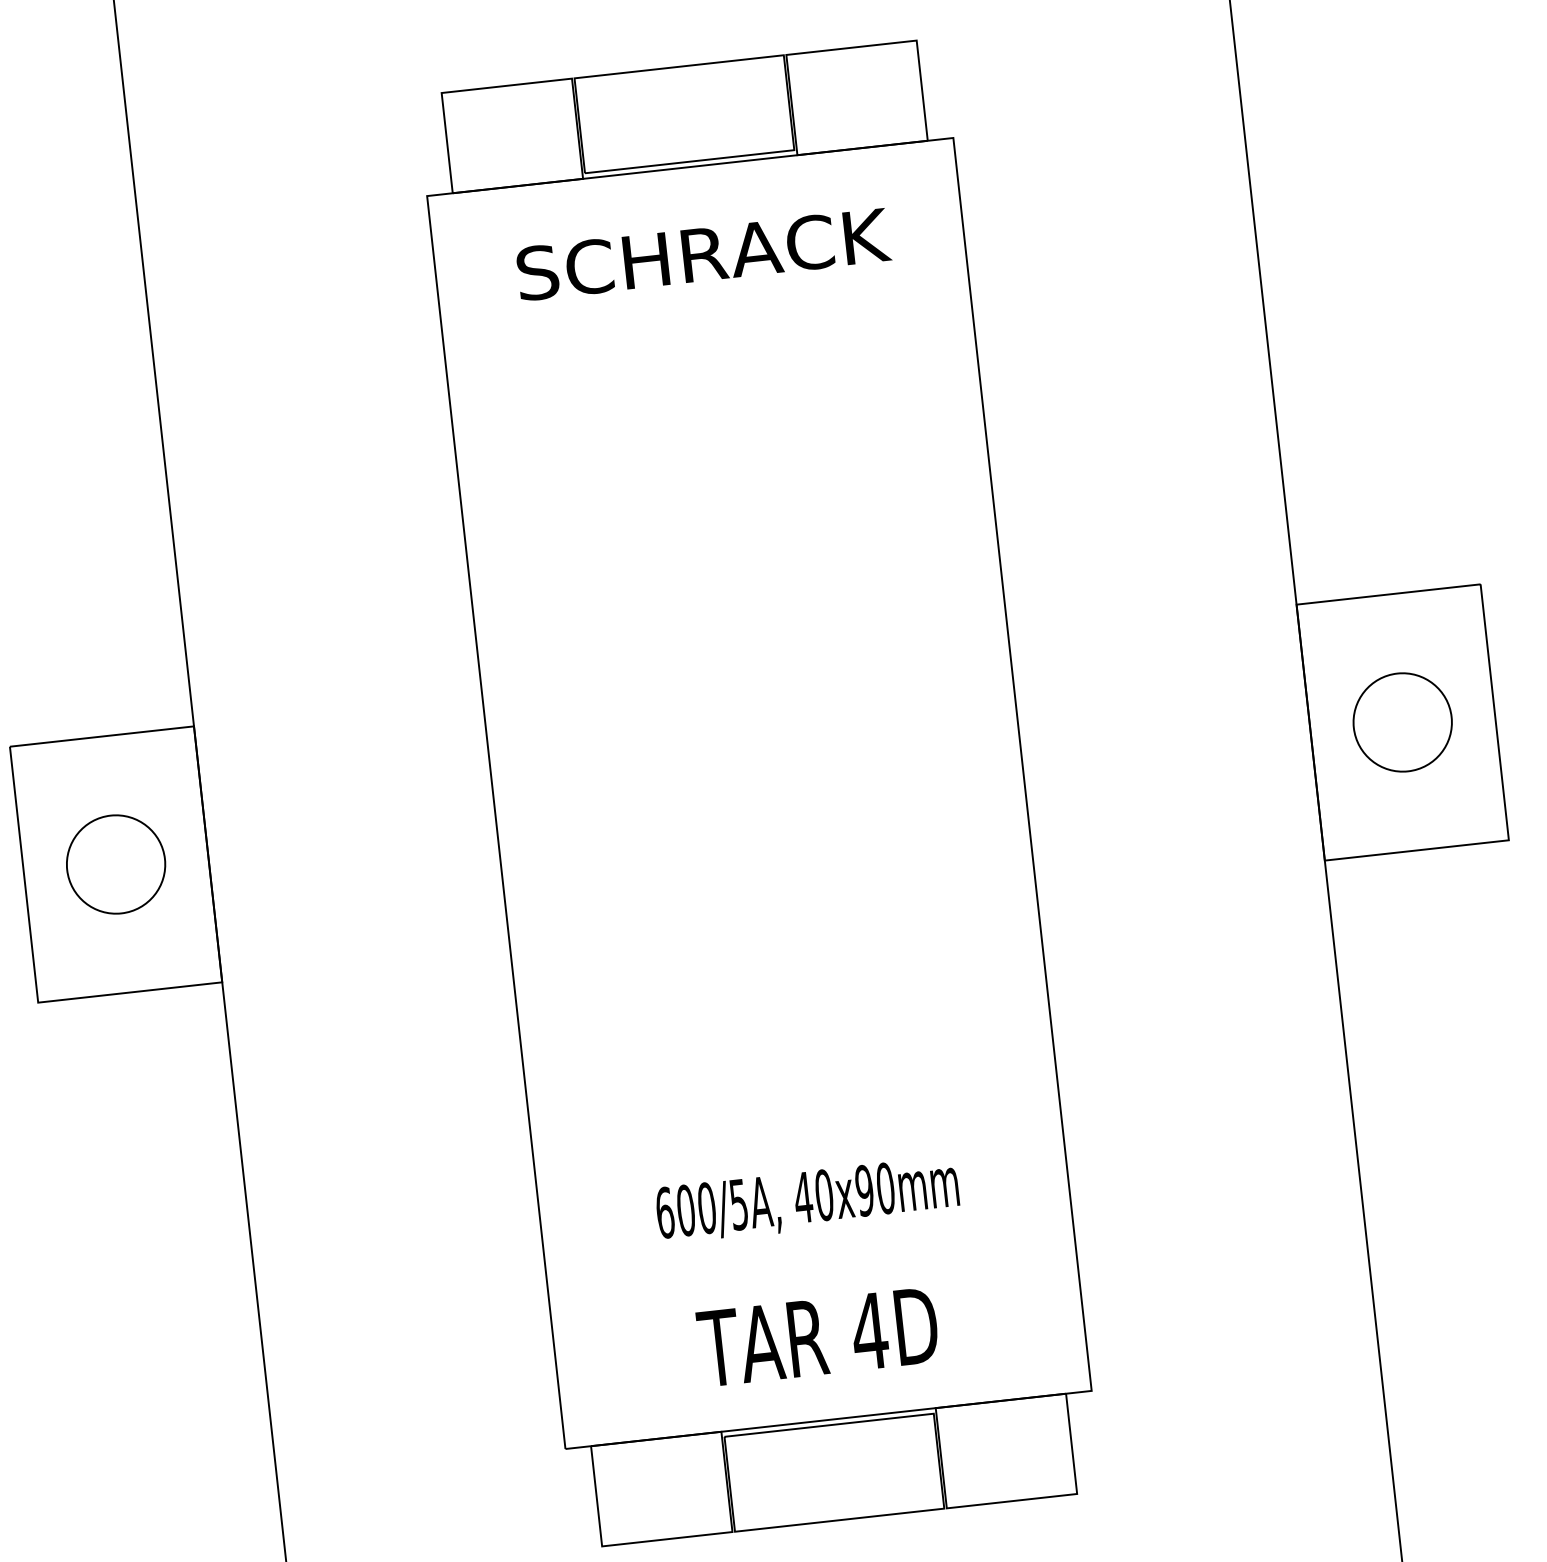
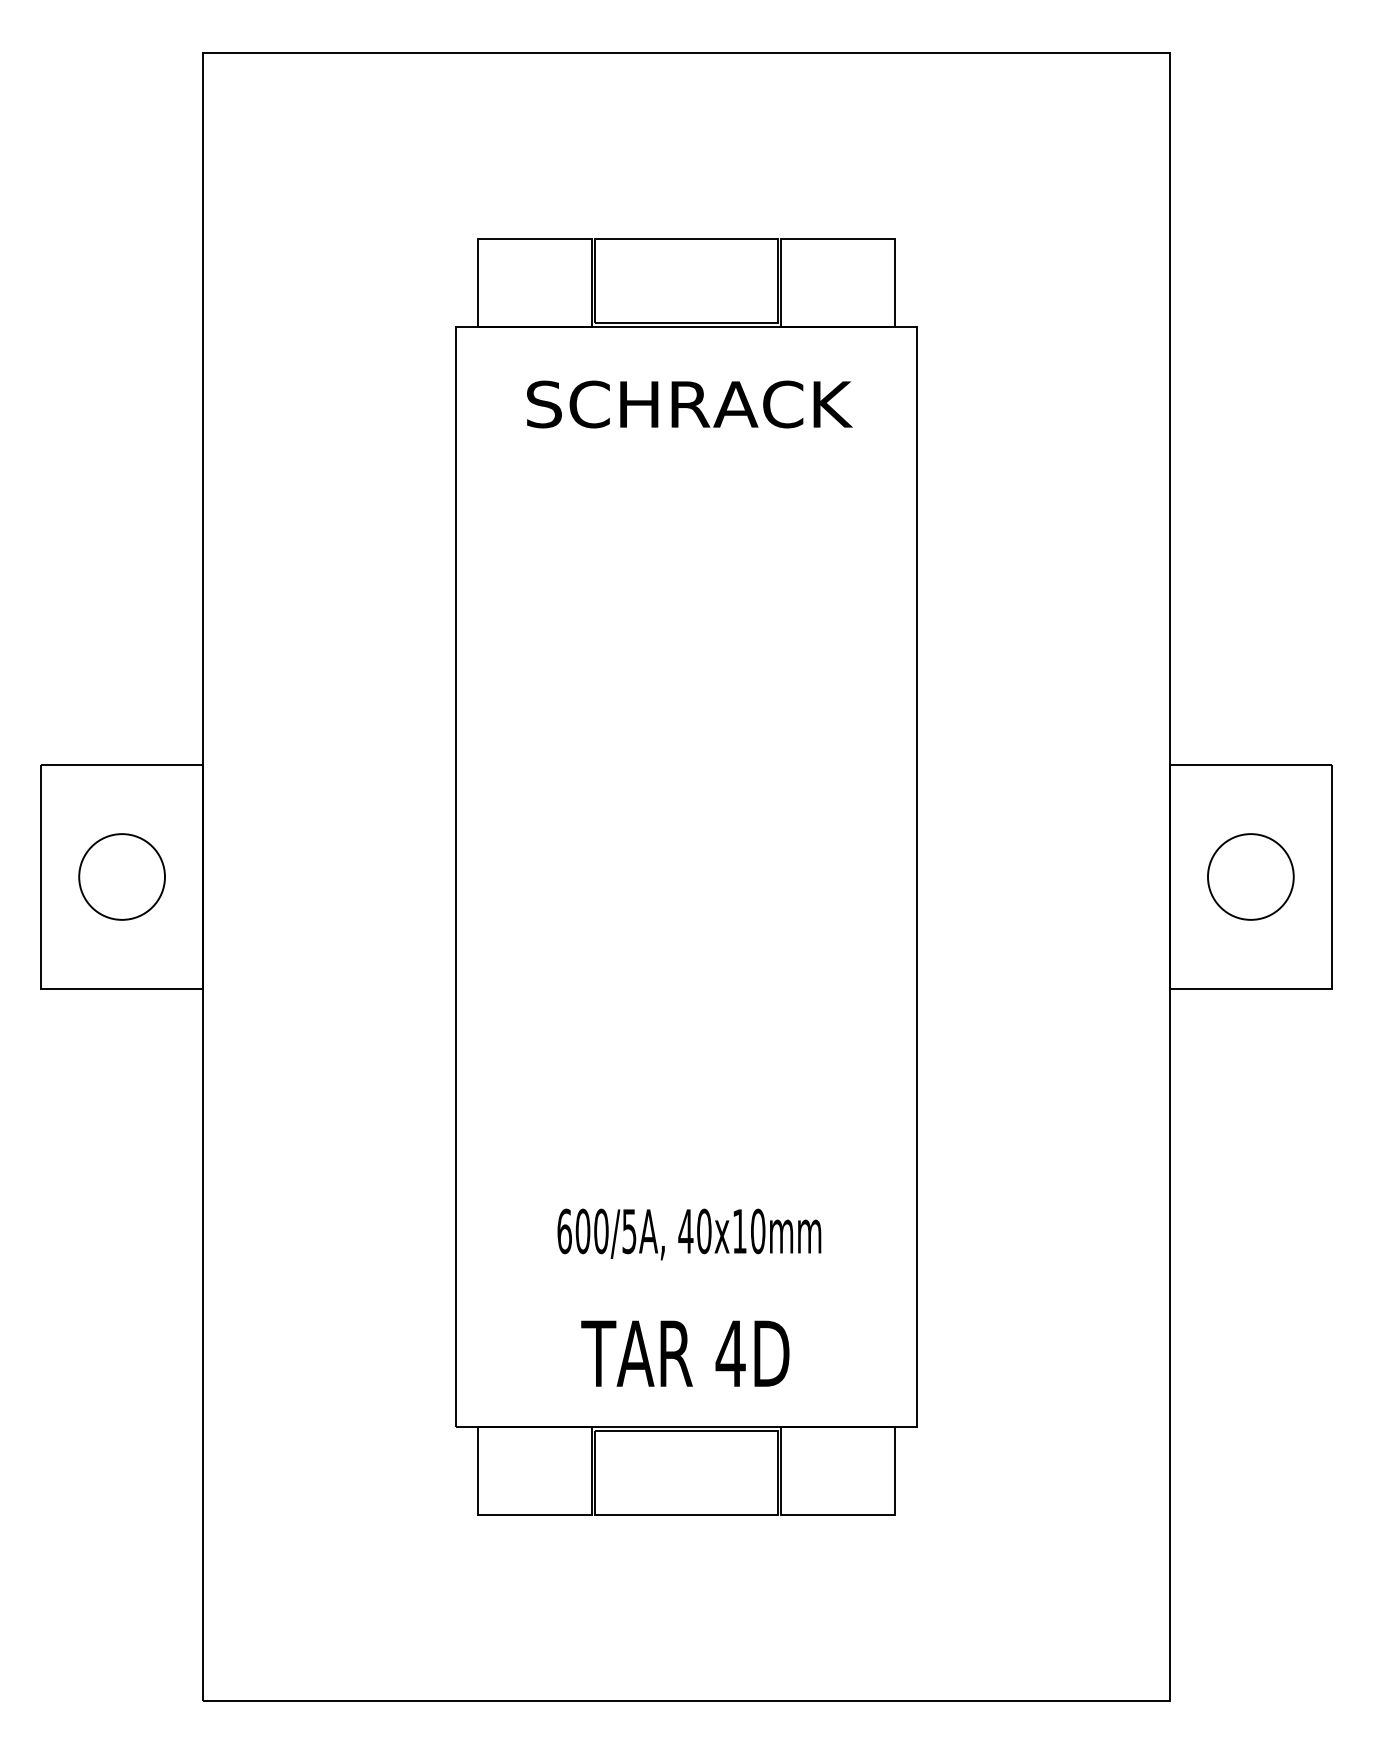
text: (864, 1190) -> (739, 1231), 40x90mm -> 40x10mm

